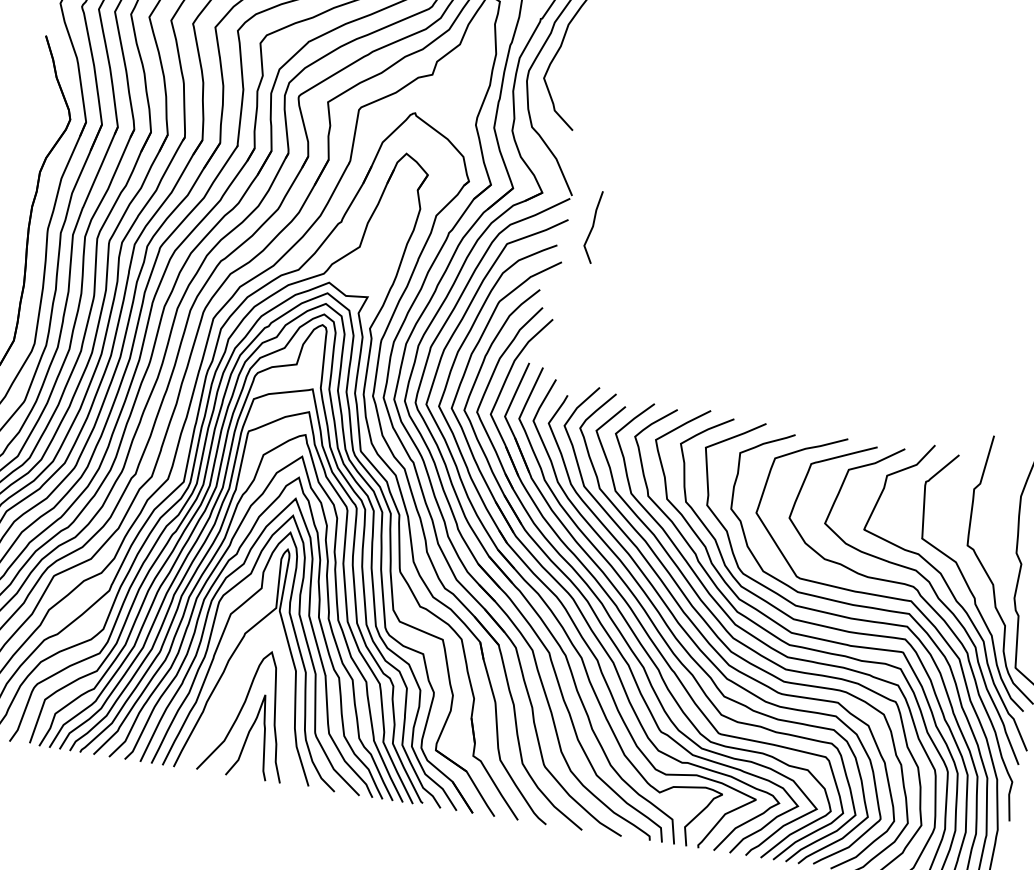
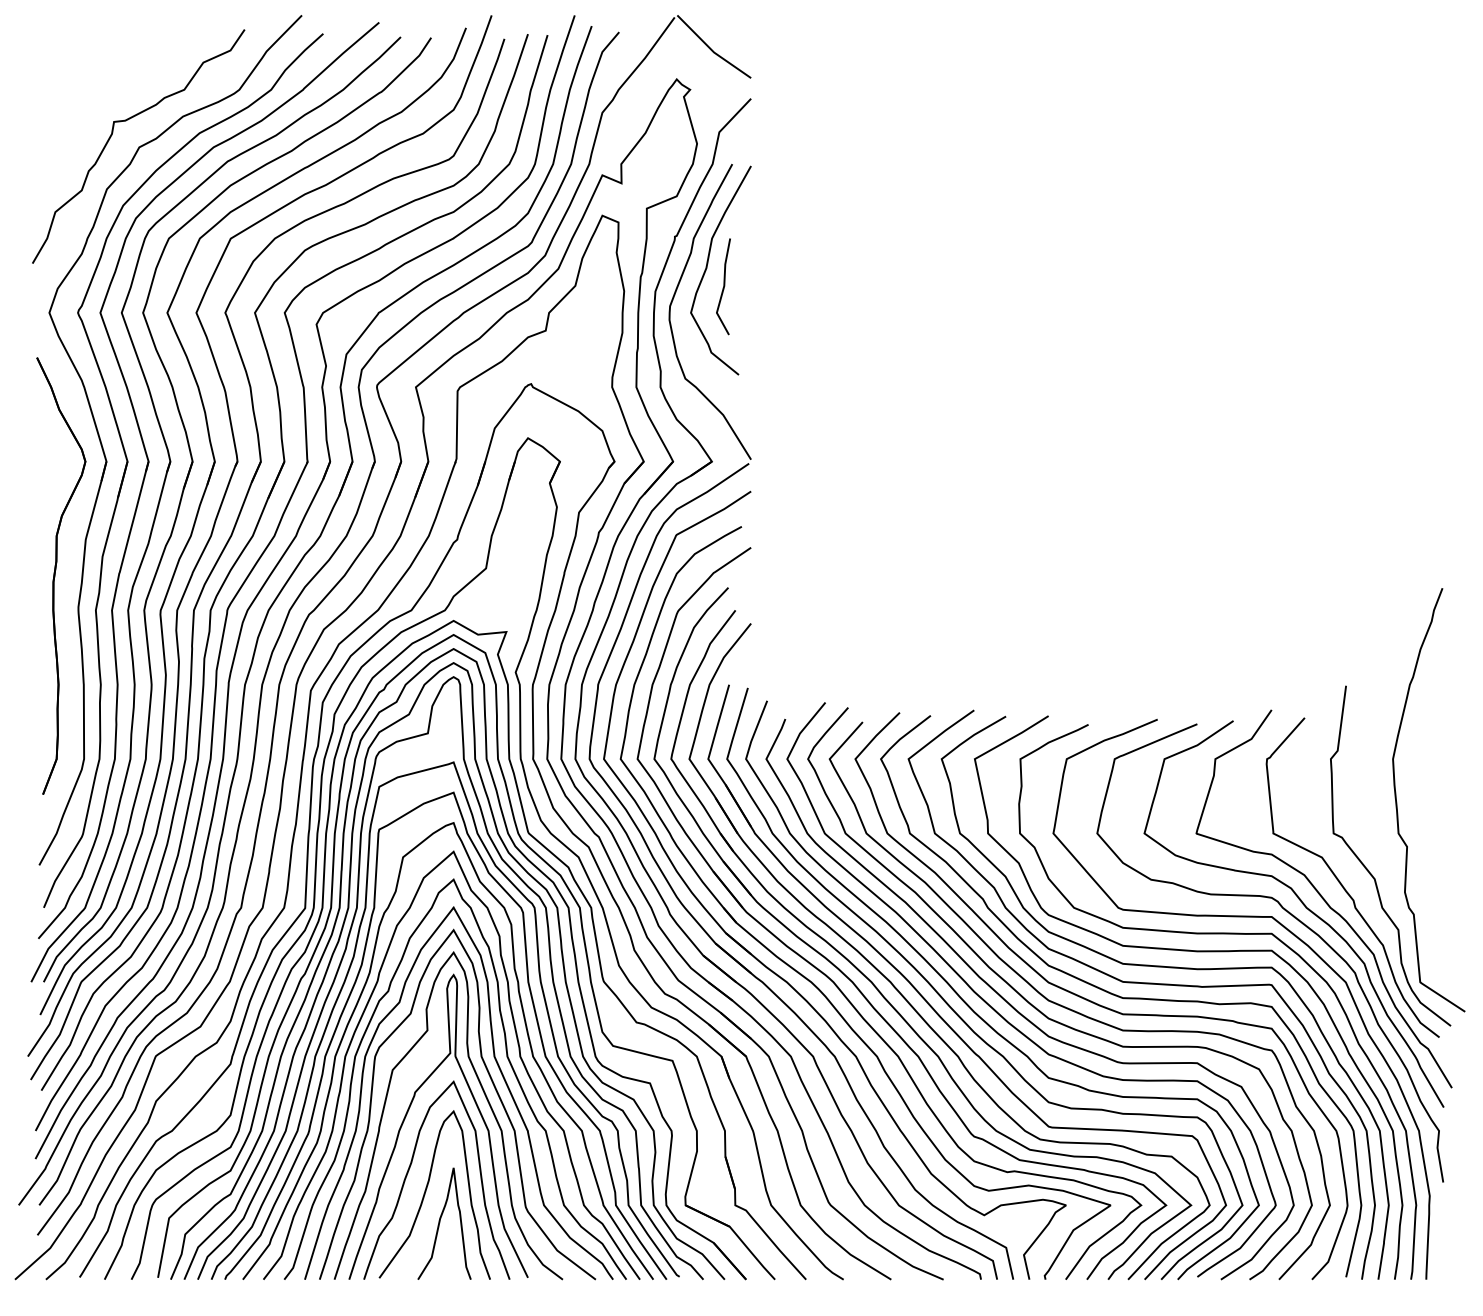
line: (592, 226) -> (723, 286), moved
curve: (232, 690) -> (410, 1168), added

